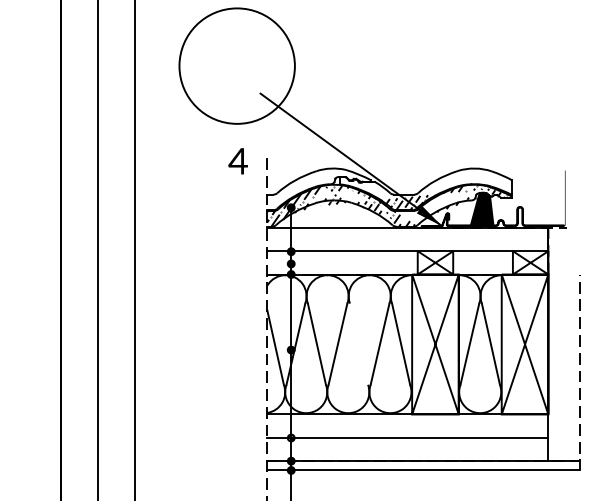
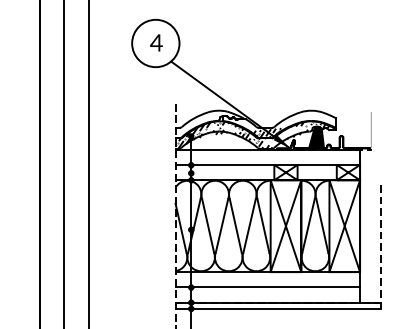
circle: (236, 66) -> (155, 43), size x0.62
text: (238, 160) -> (156, 42), moved
line: (358, 343) -> (235, 225), added

